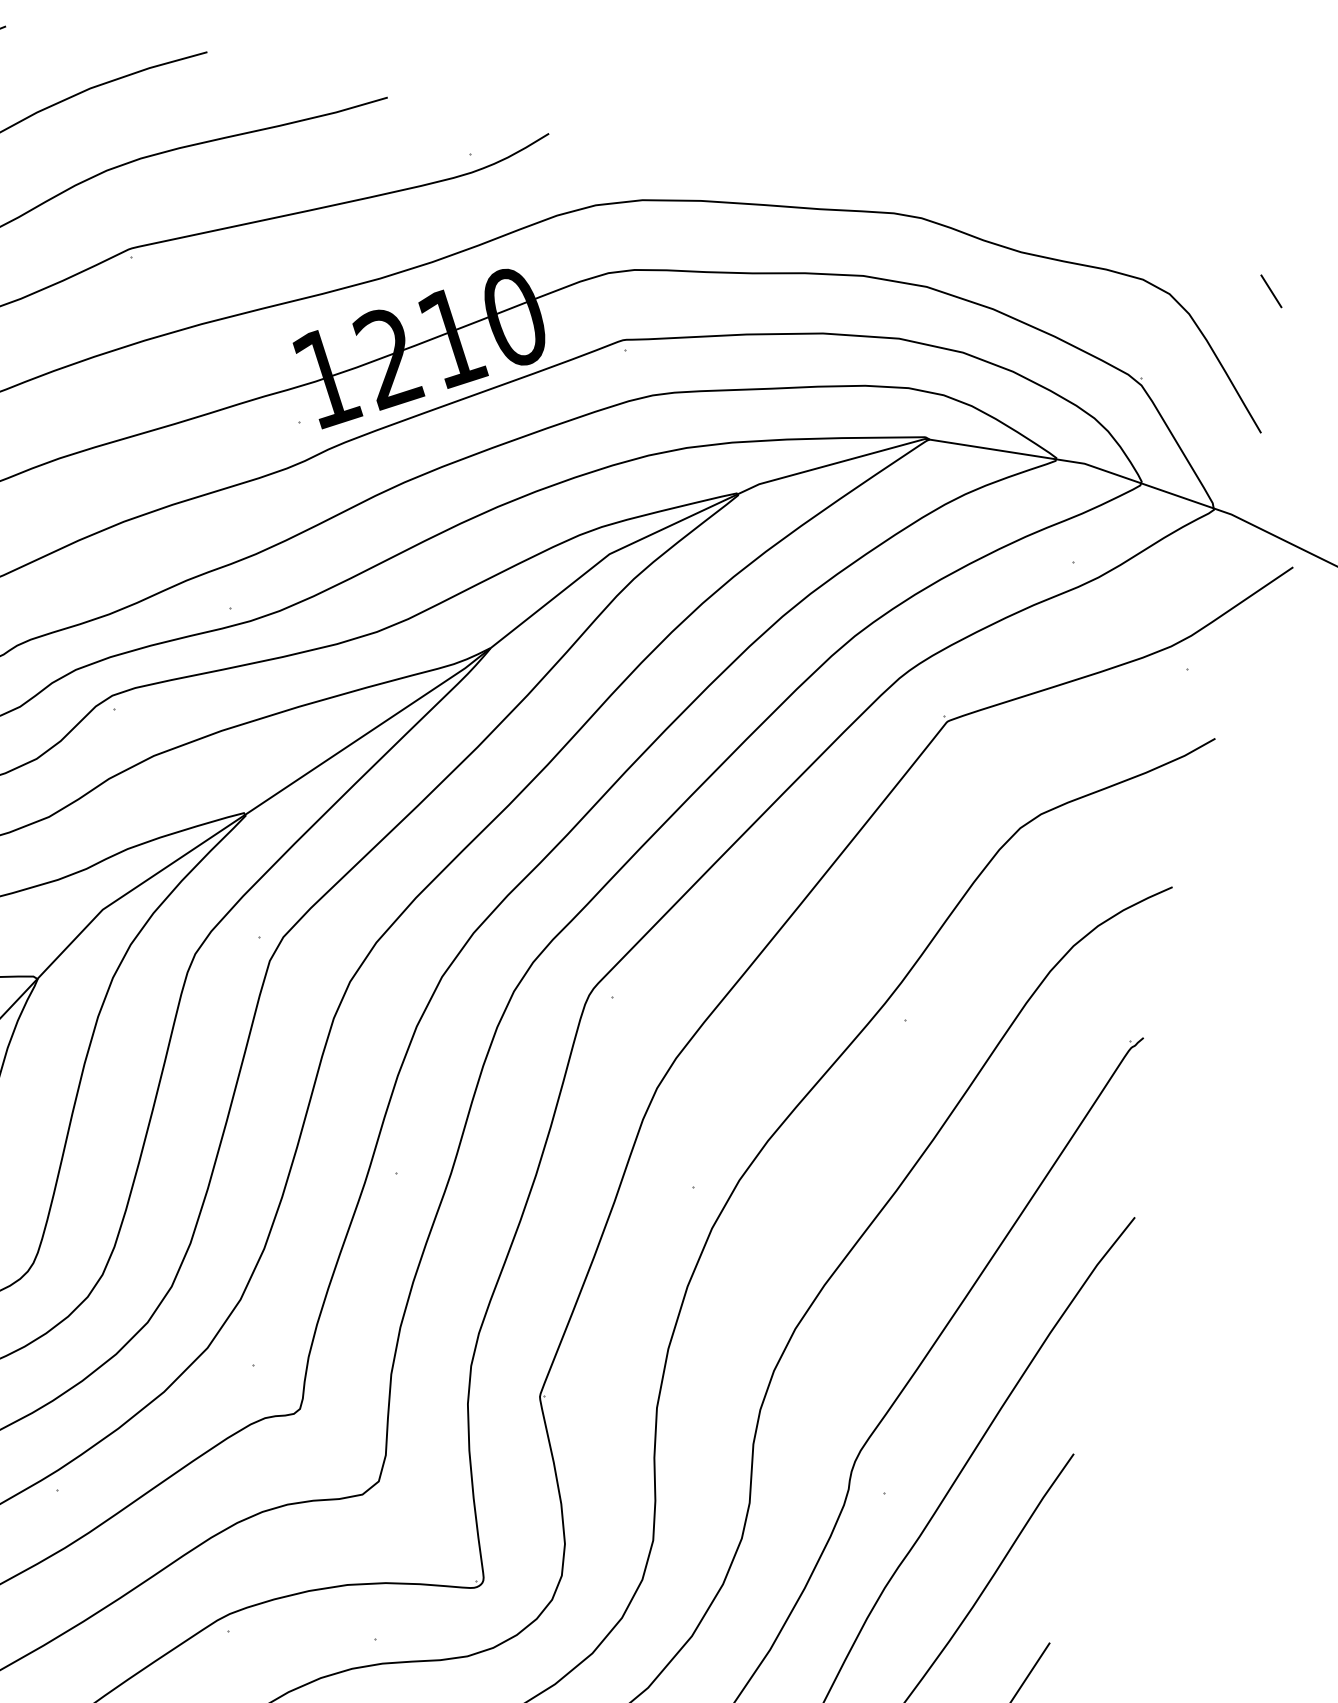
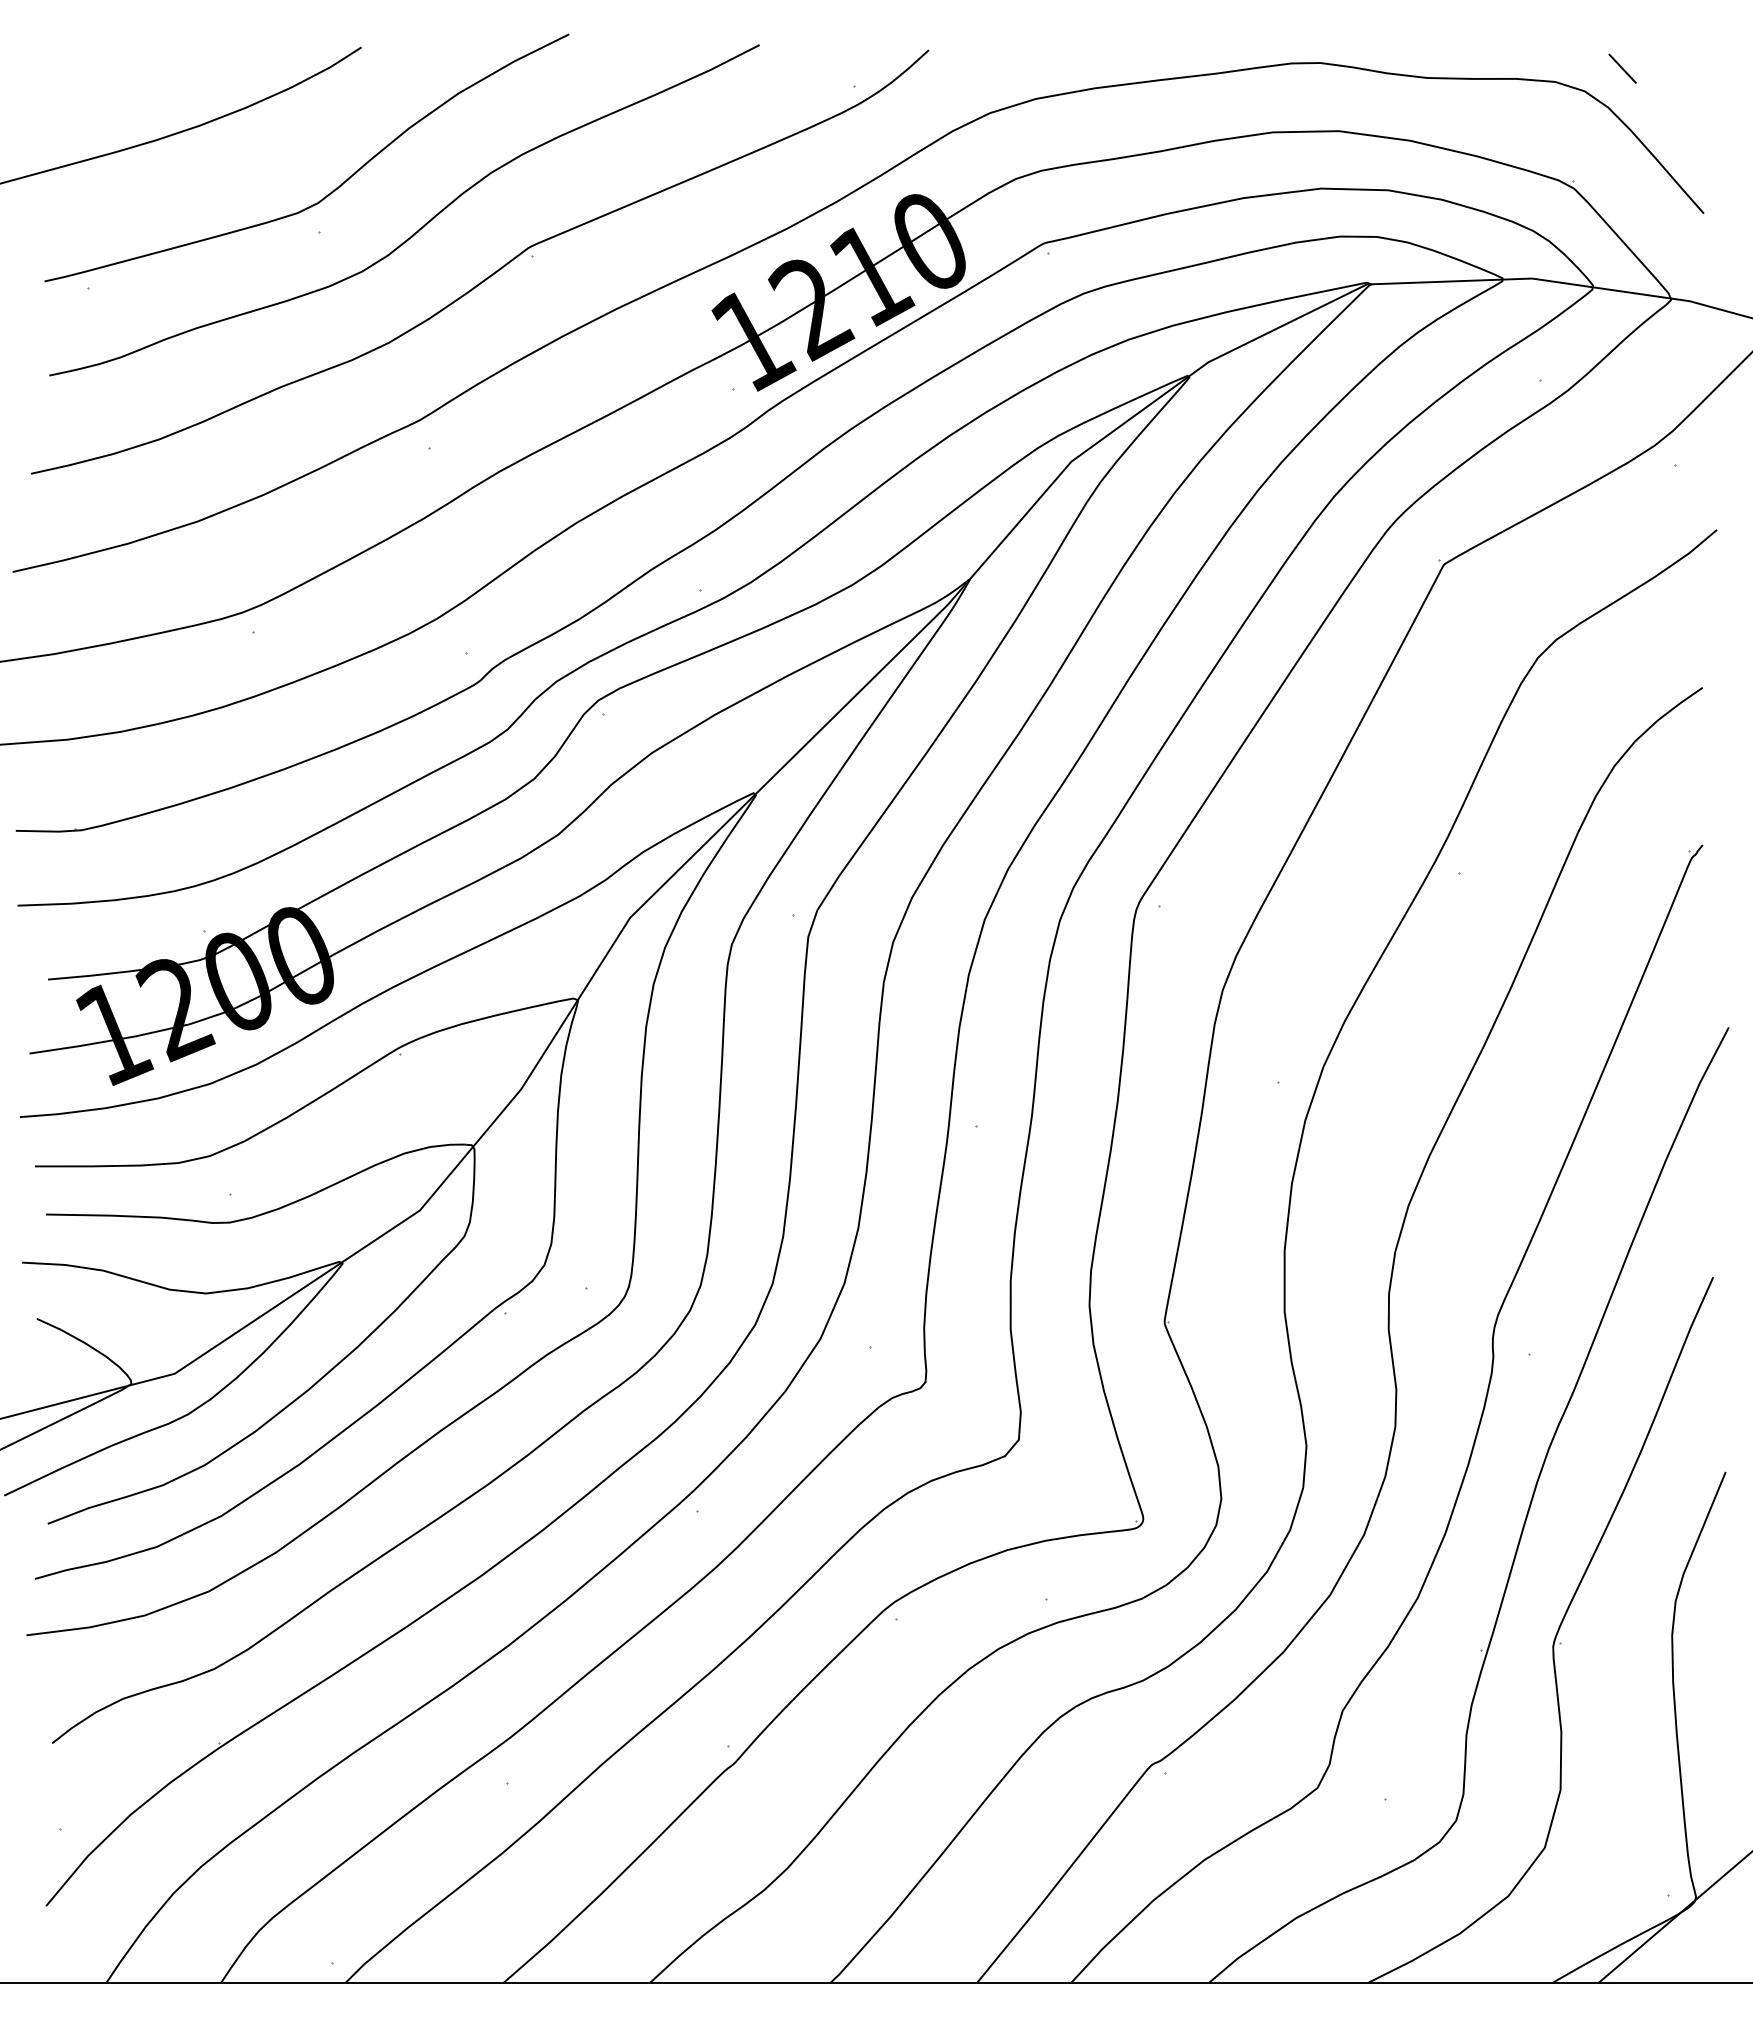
line: (1271, 291) -> (1622, 68), moved

